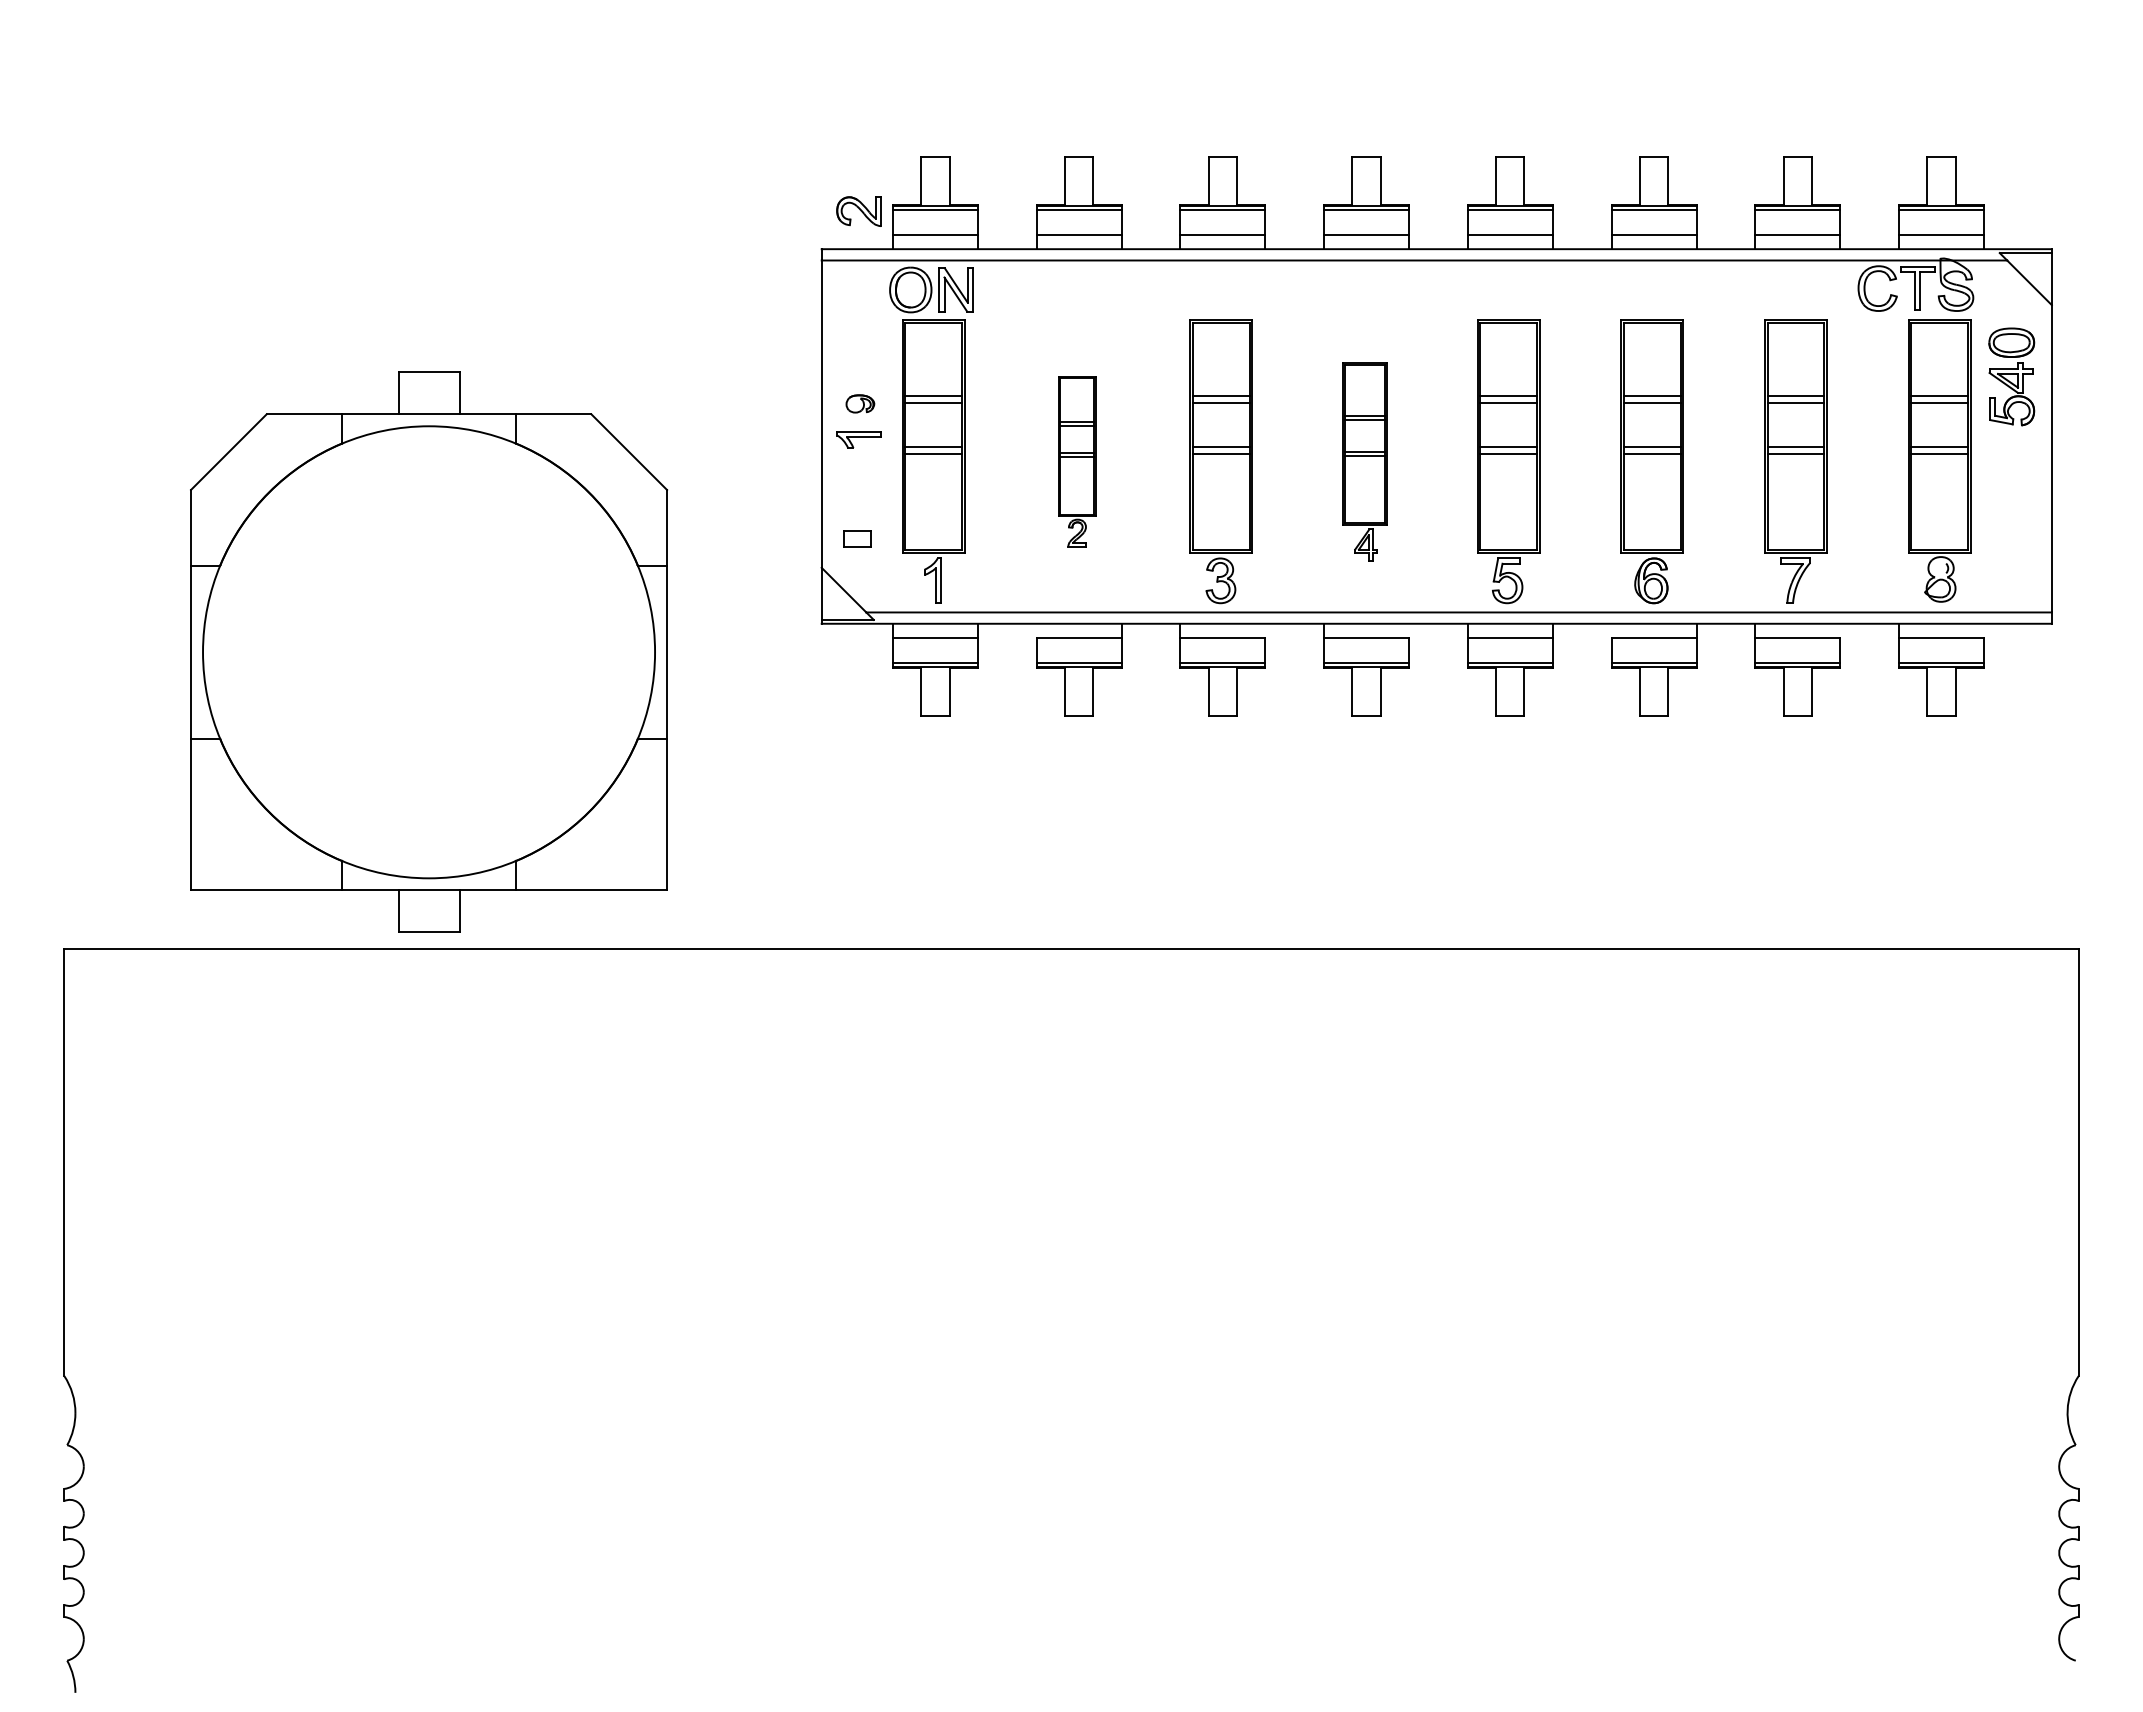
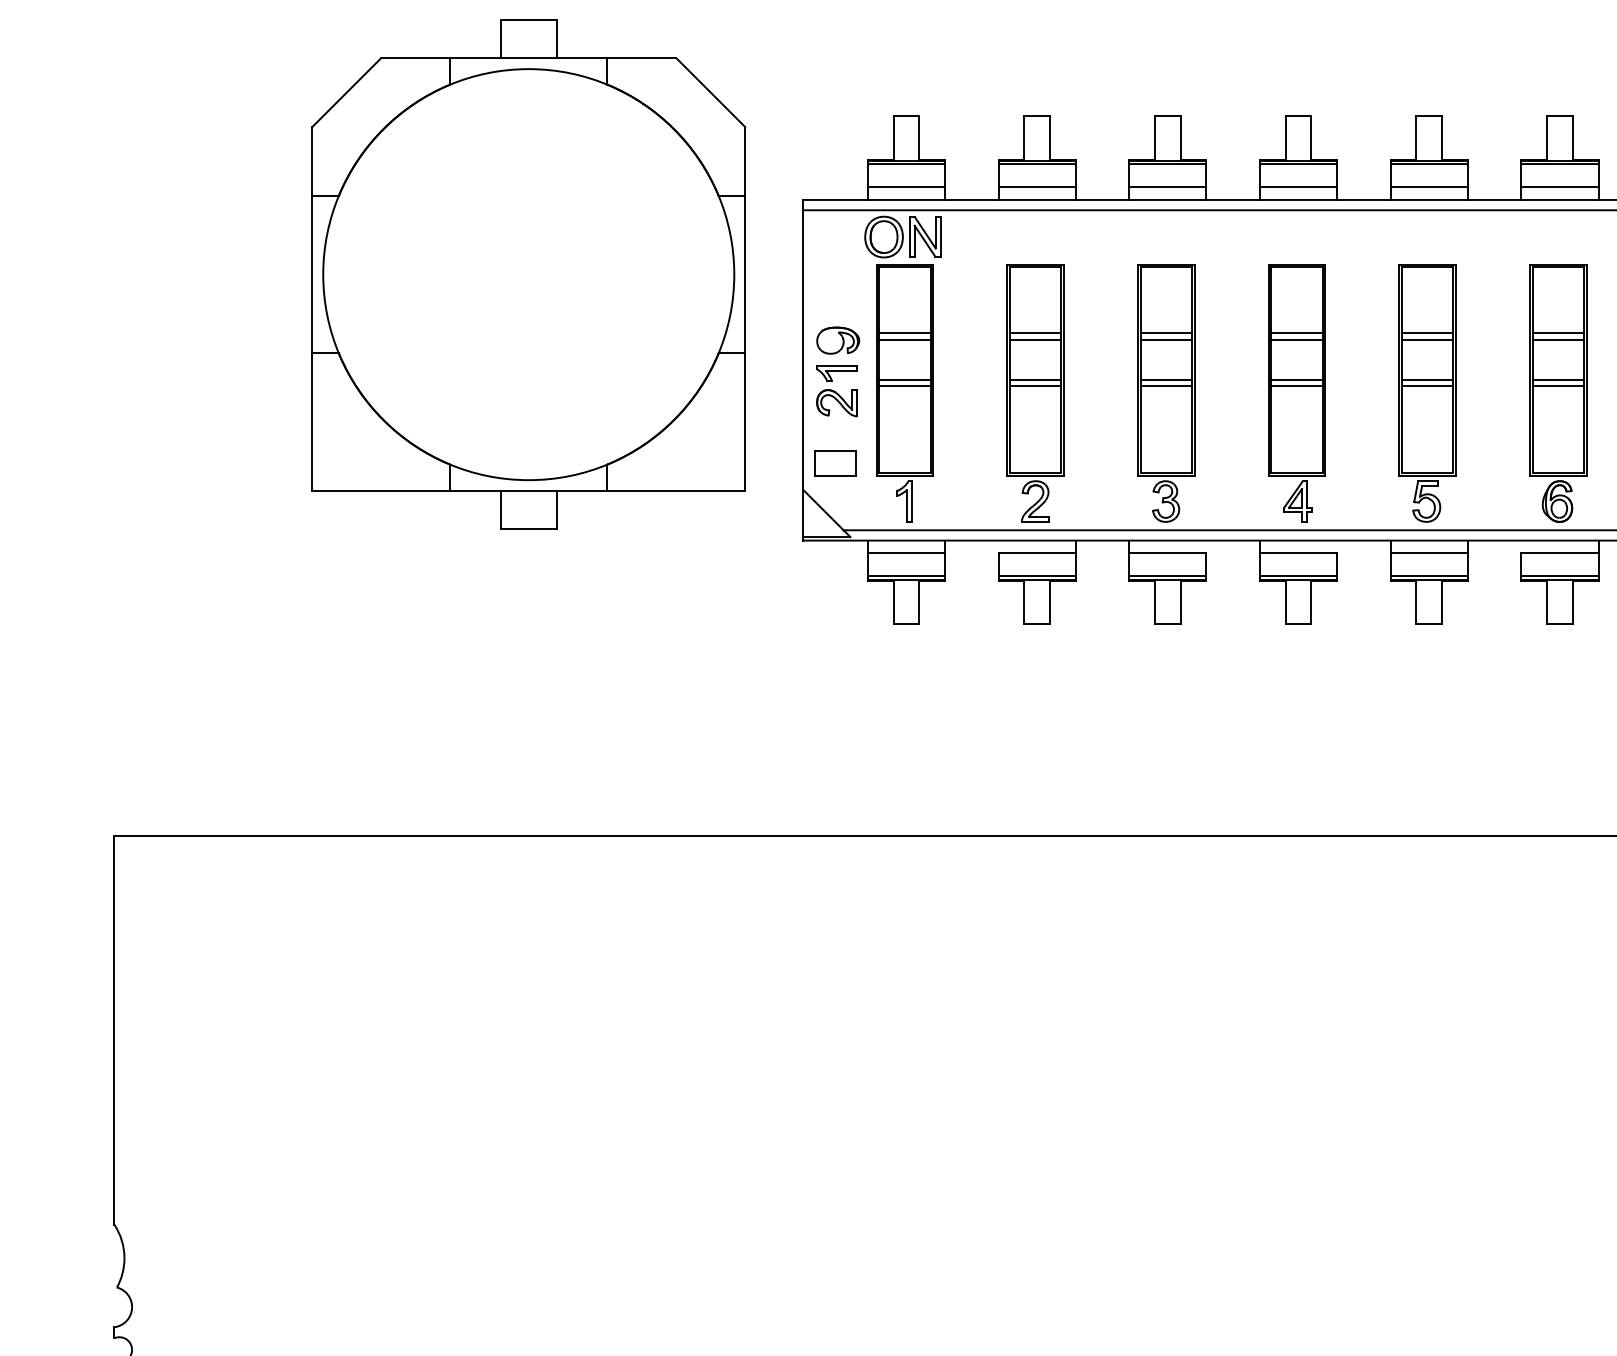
part: (858, 211) -> (836, 403), moved
part: (860, 403) -> (838, 340), size x1.67
part: (1077, 461) -> (1035, 393), size x1.67
part: (1364, 461) -> (1296, 393), size x1.43
part: (857, 538) -> (835, 463), size x1.67
part: (428, 651) -> (528, 273), moved

